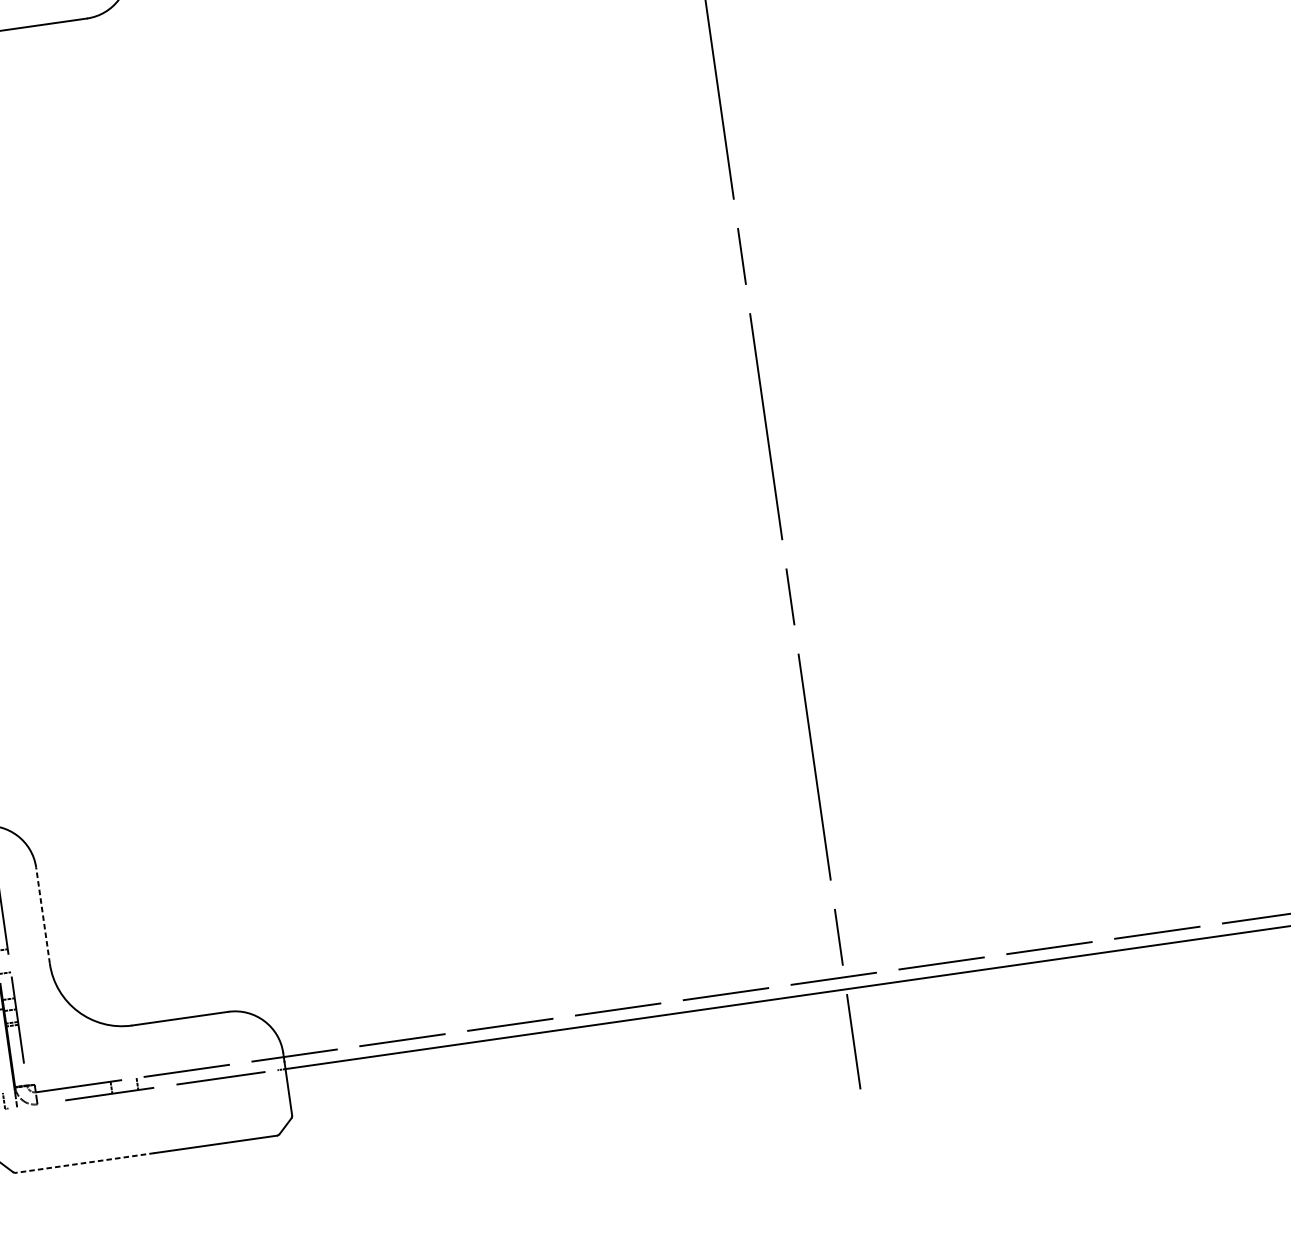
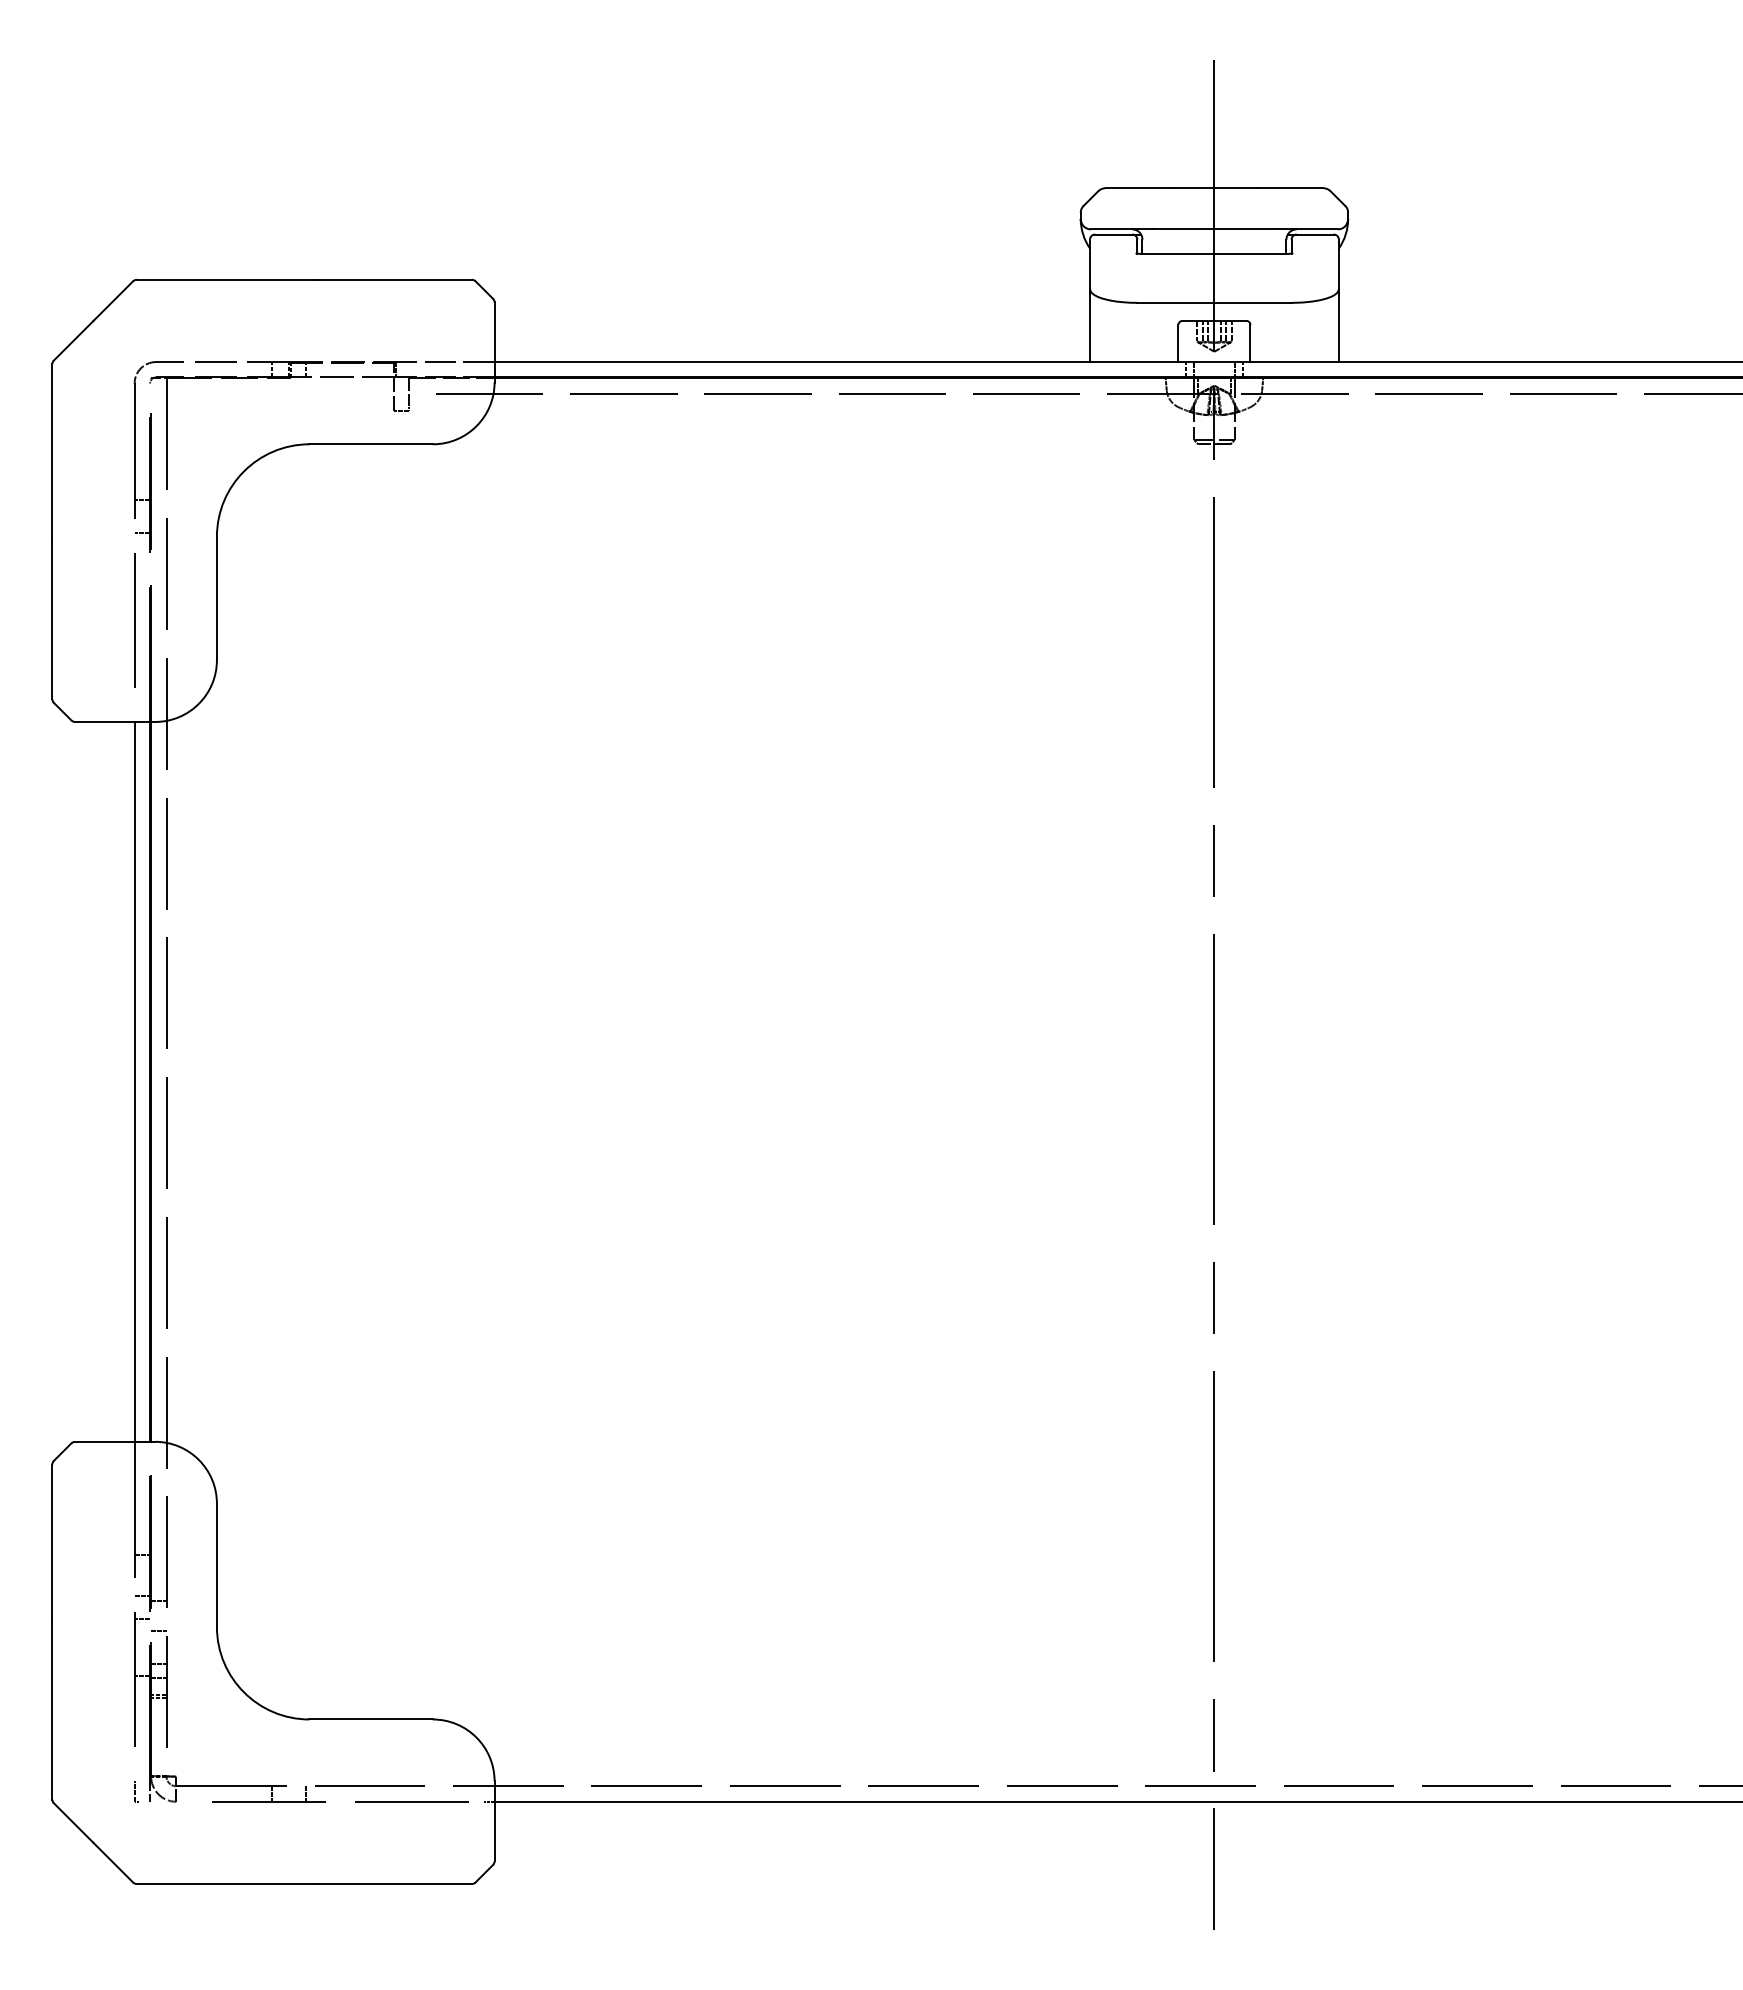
line: (42, 915) -> (216, 1565), dashed -> solid
line: (85, 1163) -> (225, 1884), dashed -> solid

